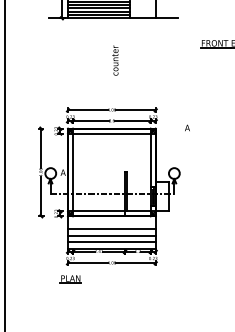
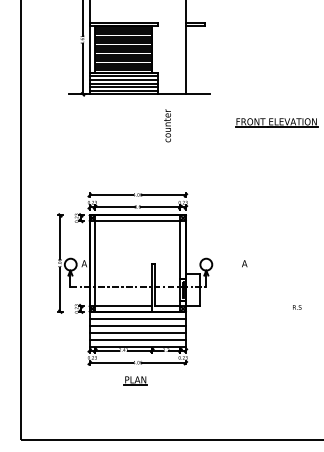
text: (115, 60) -> (167, 125), moved
text: (187, 127) -> (244, 263), moved
line: (111, 222) -> (137, 318), added
part: (70, 279) -> (135, 380), moved

